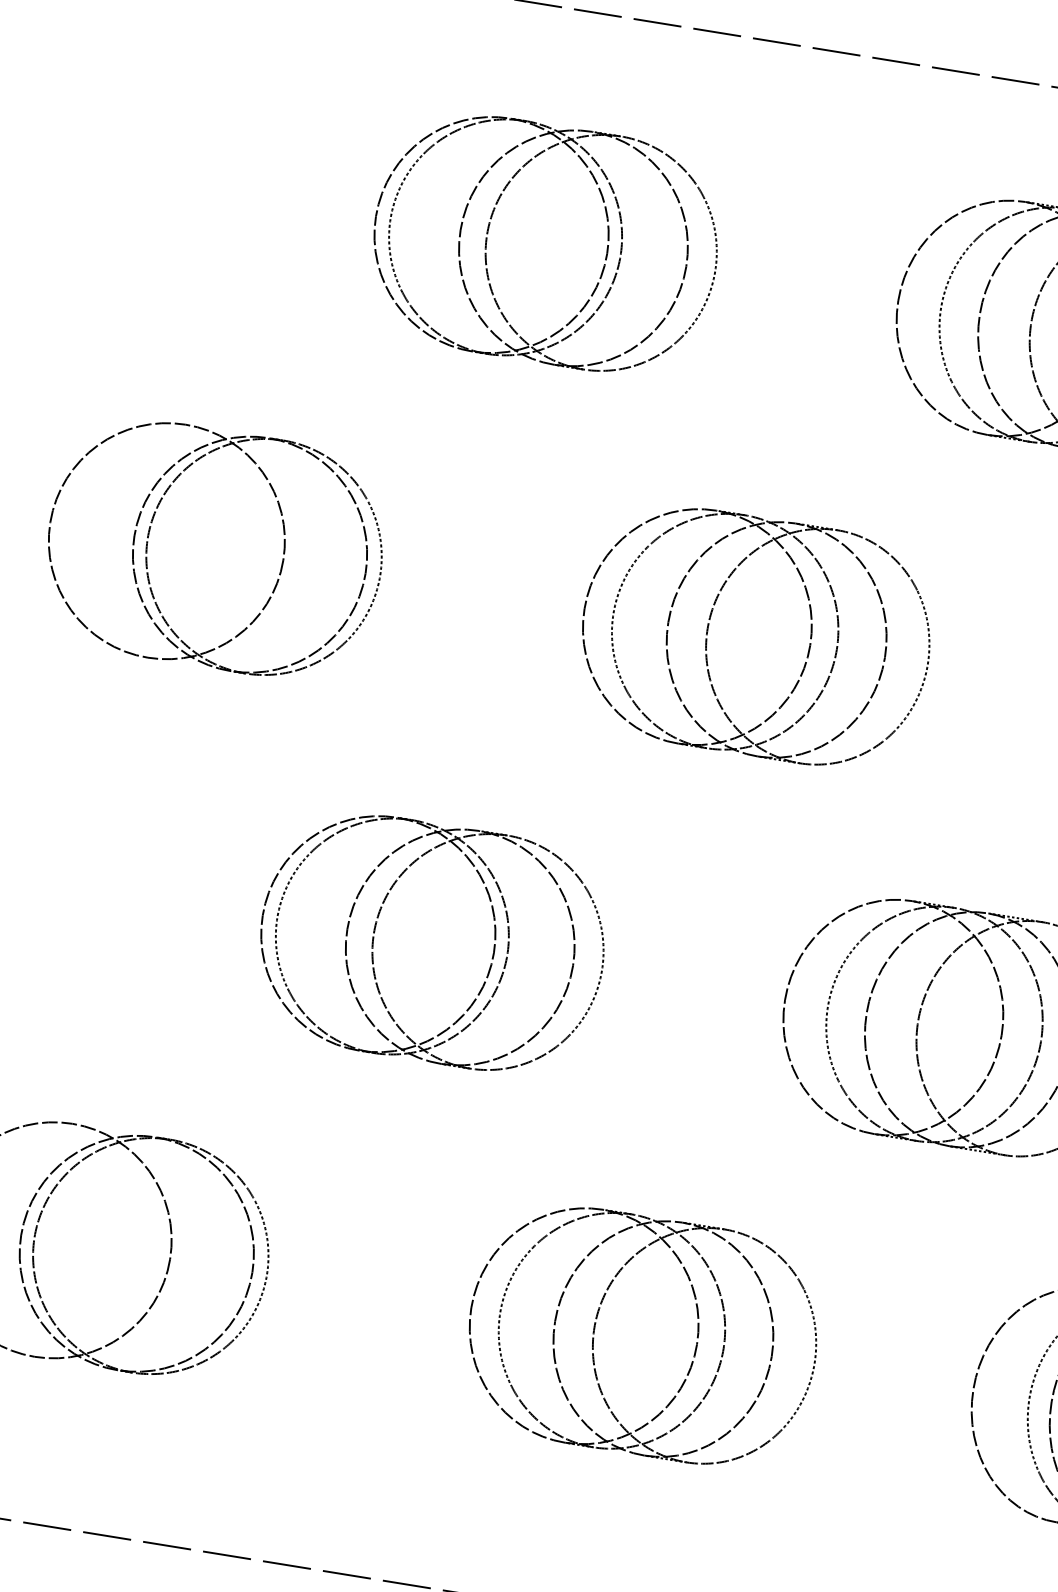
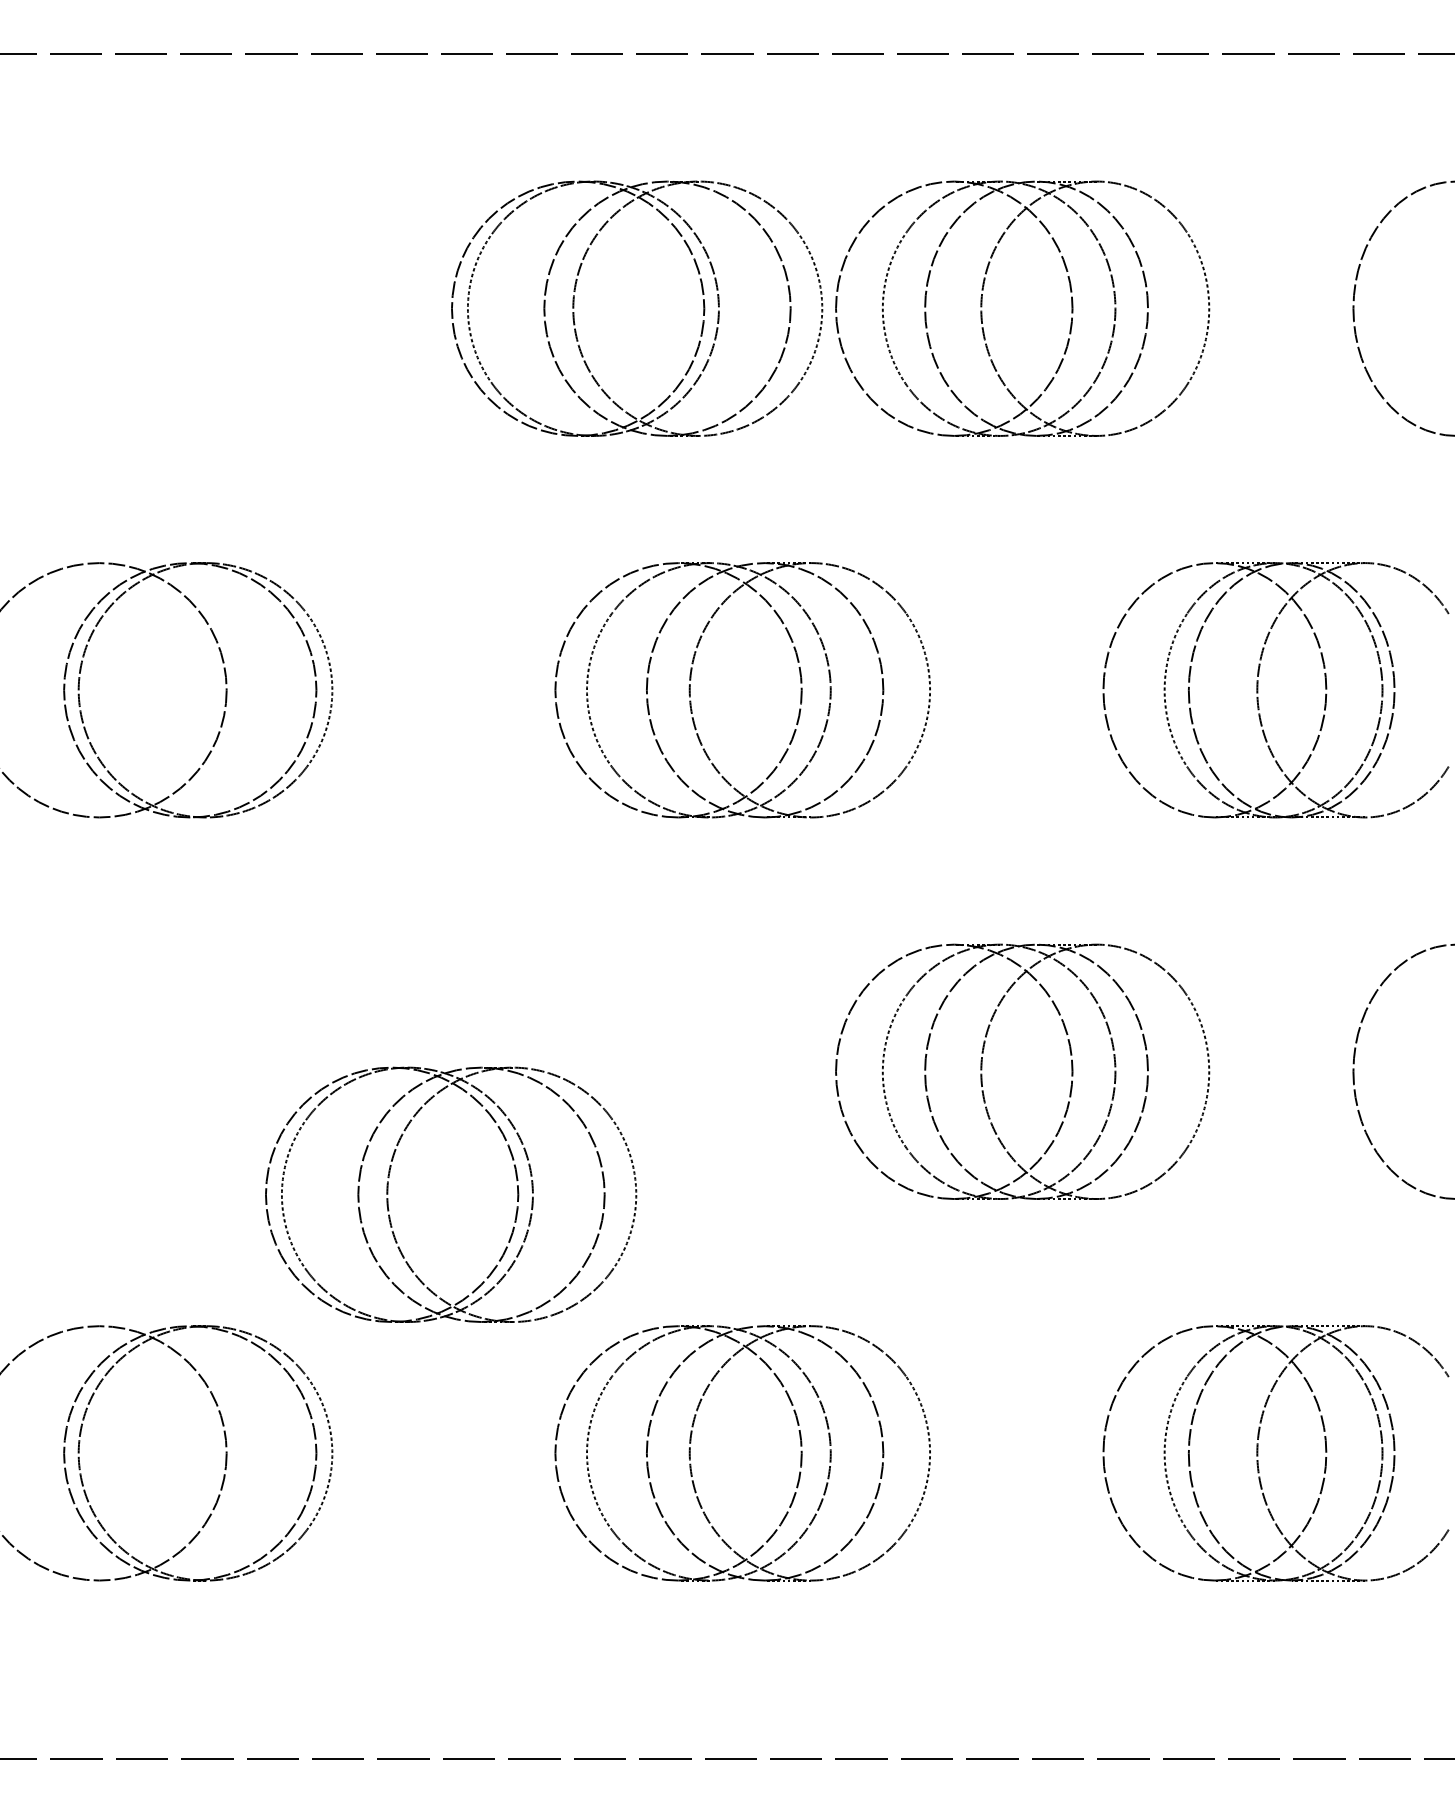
part: (488, 234) -> (574, 308), moved
part: (375, 933) -> (388, 1194), moved

